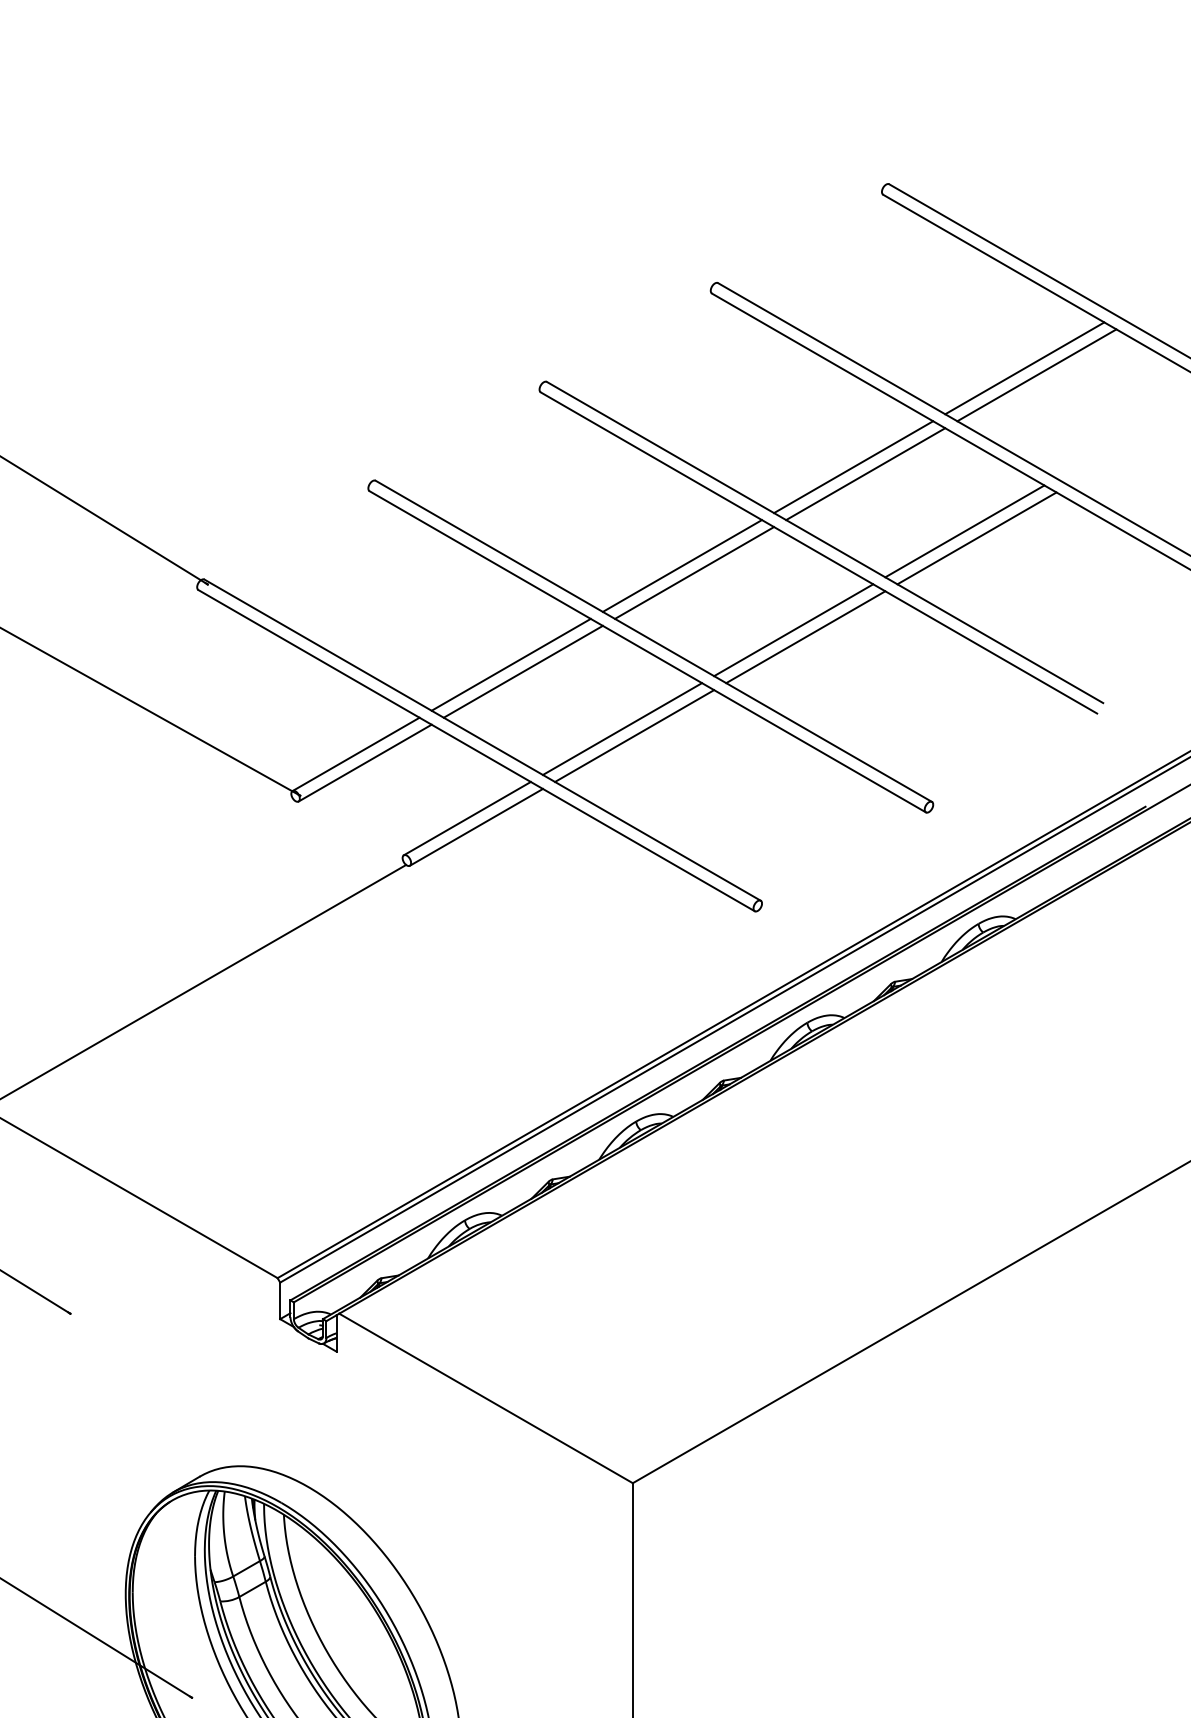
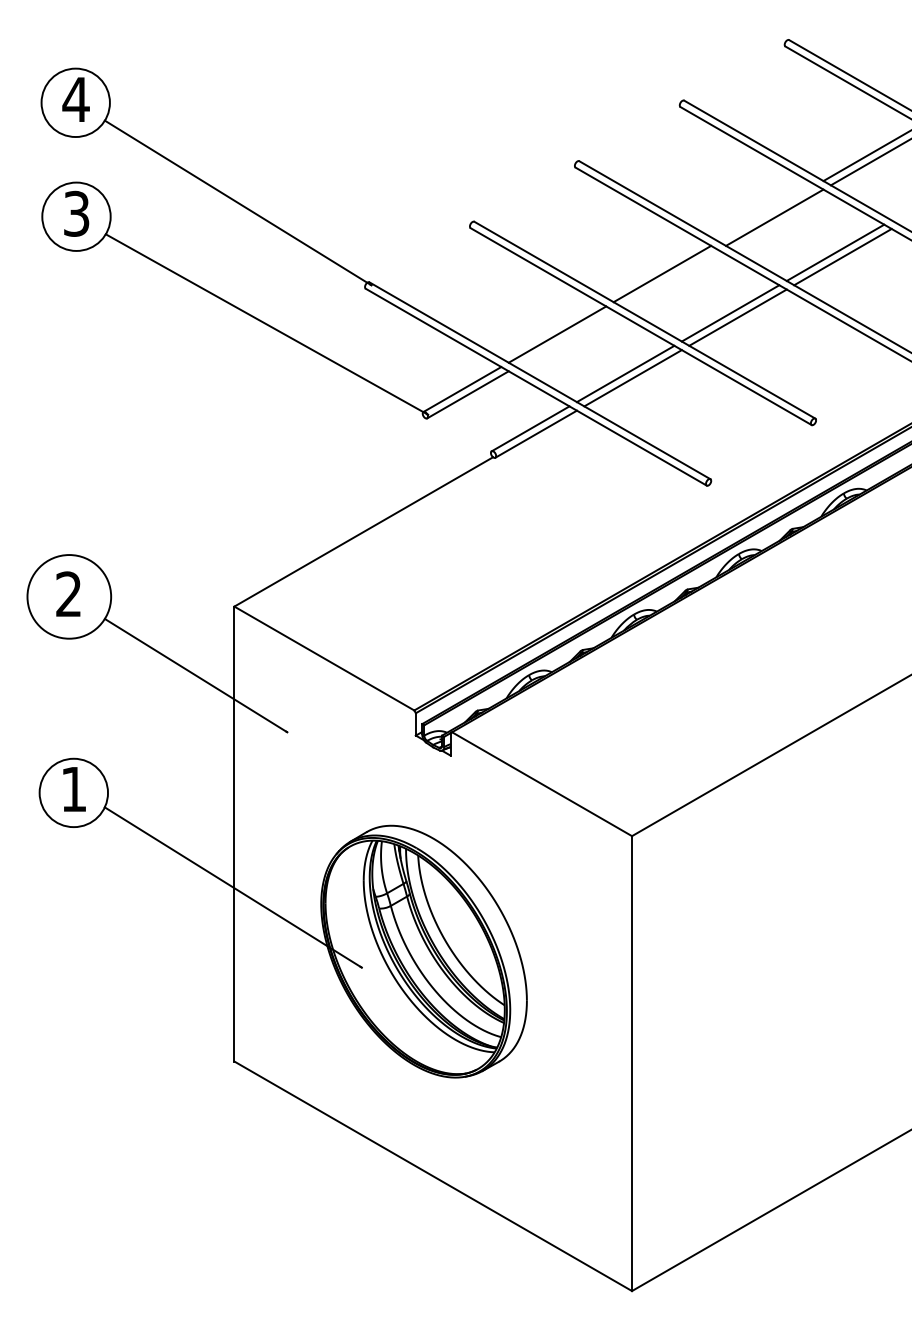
line: (853, 467) -> (767, 213), removed
line: (693, 573) -> (669, 278), removed
line: (522, 671) -> (564, 338), removed

